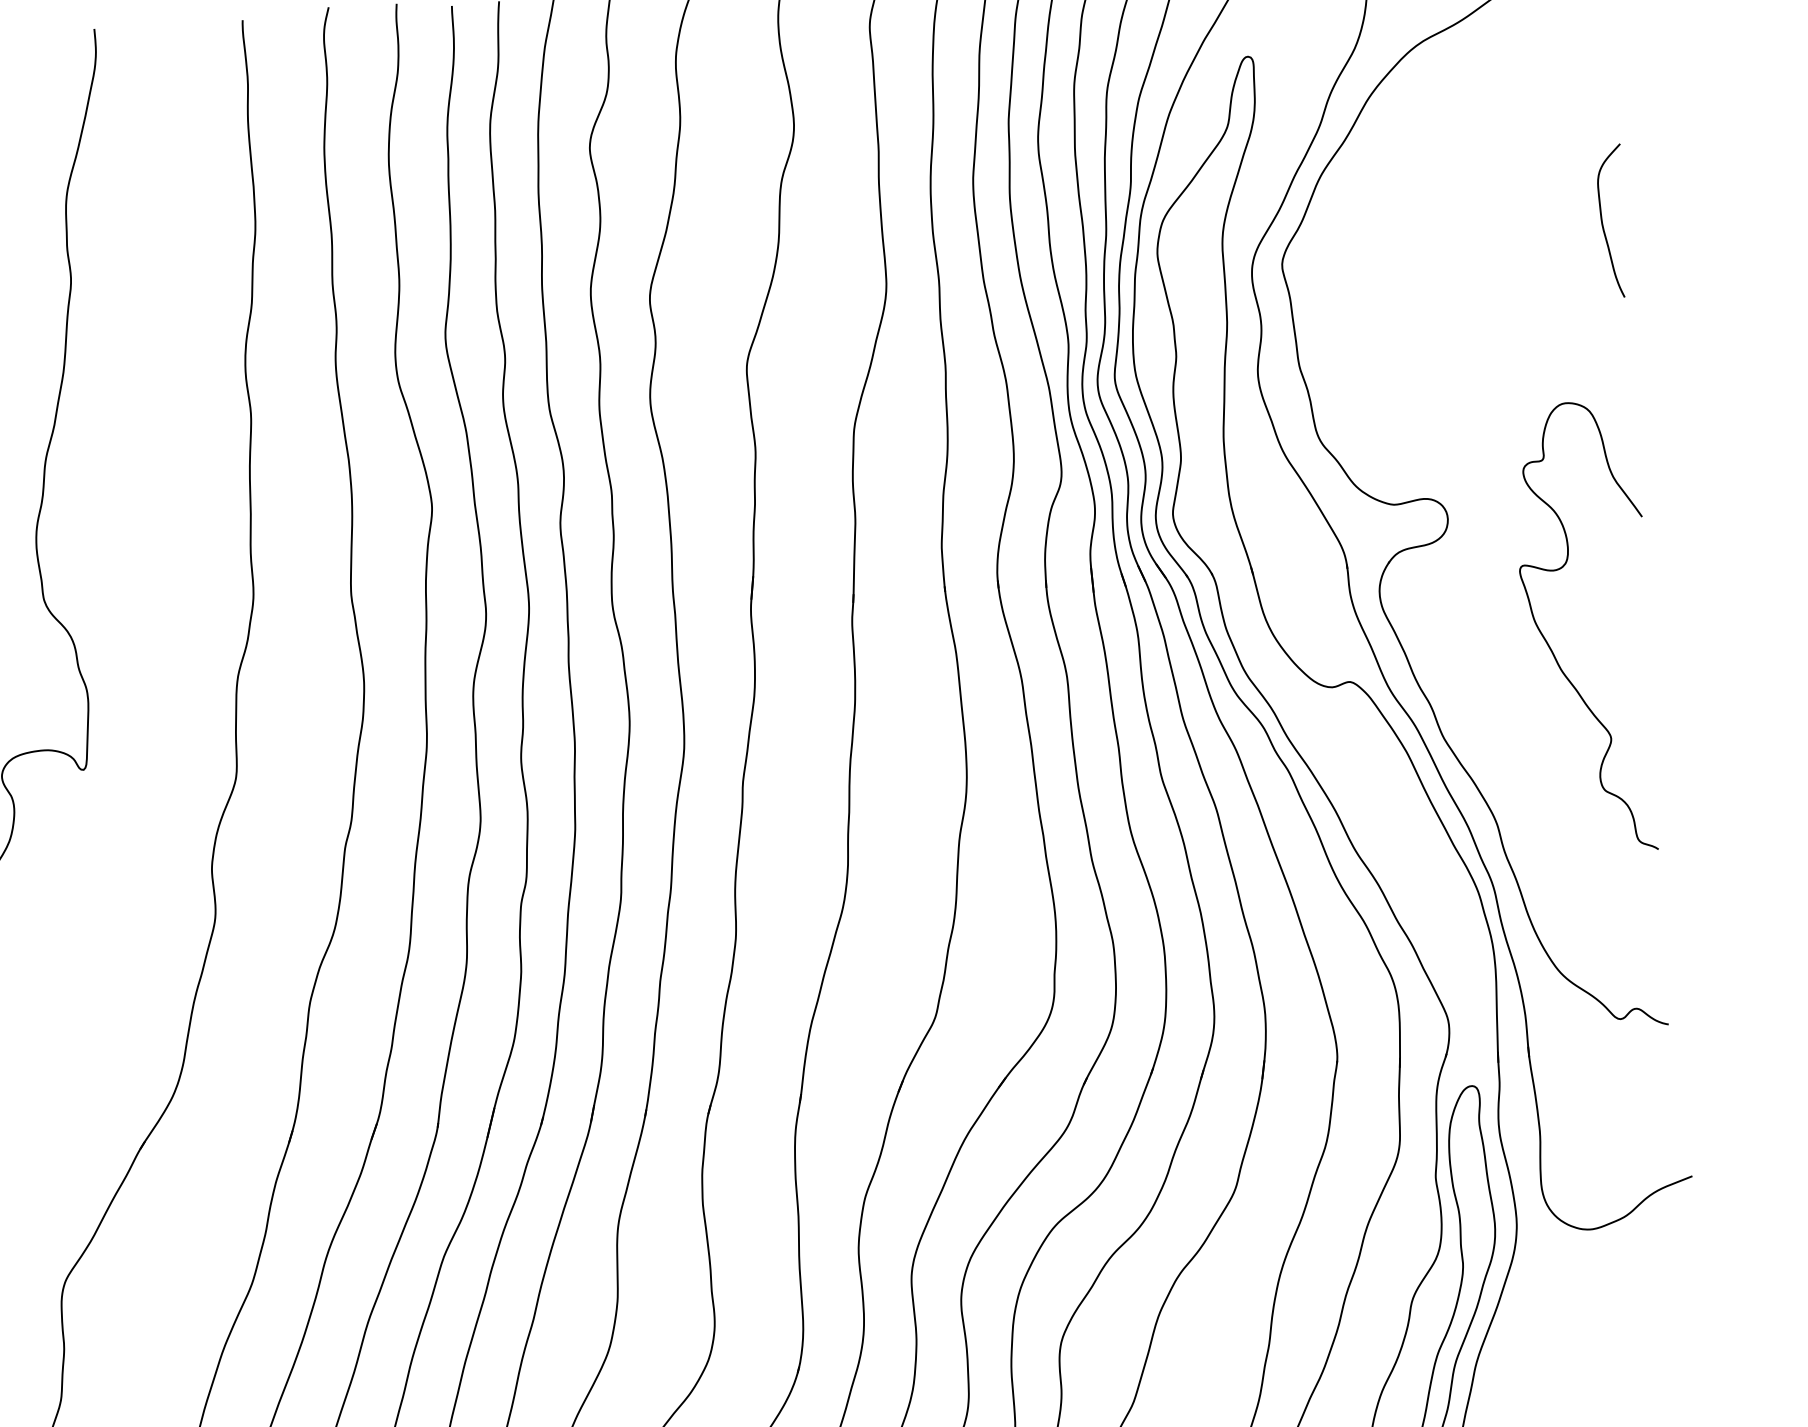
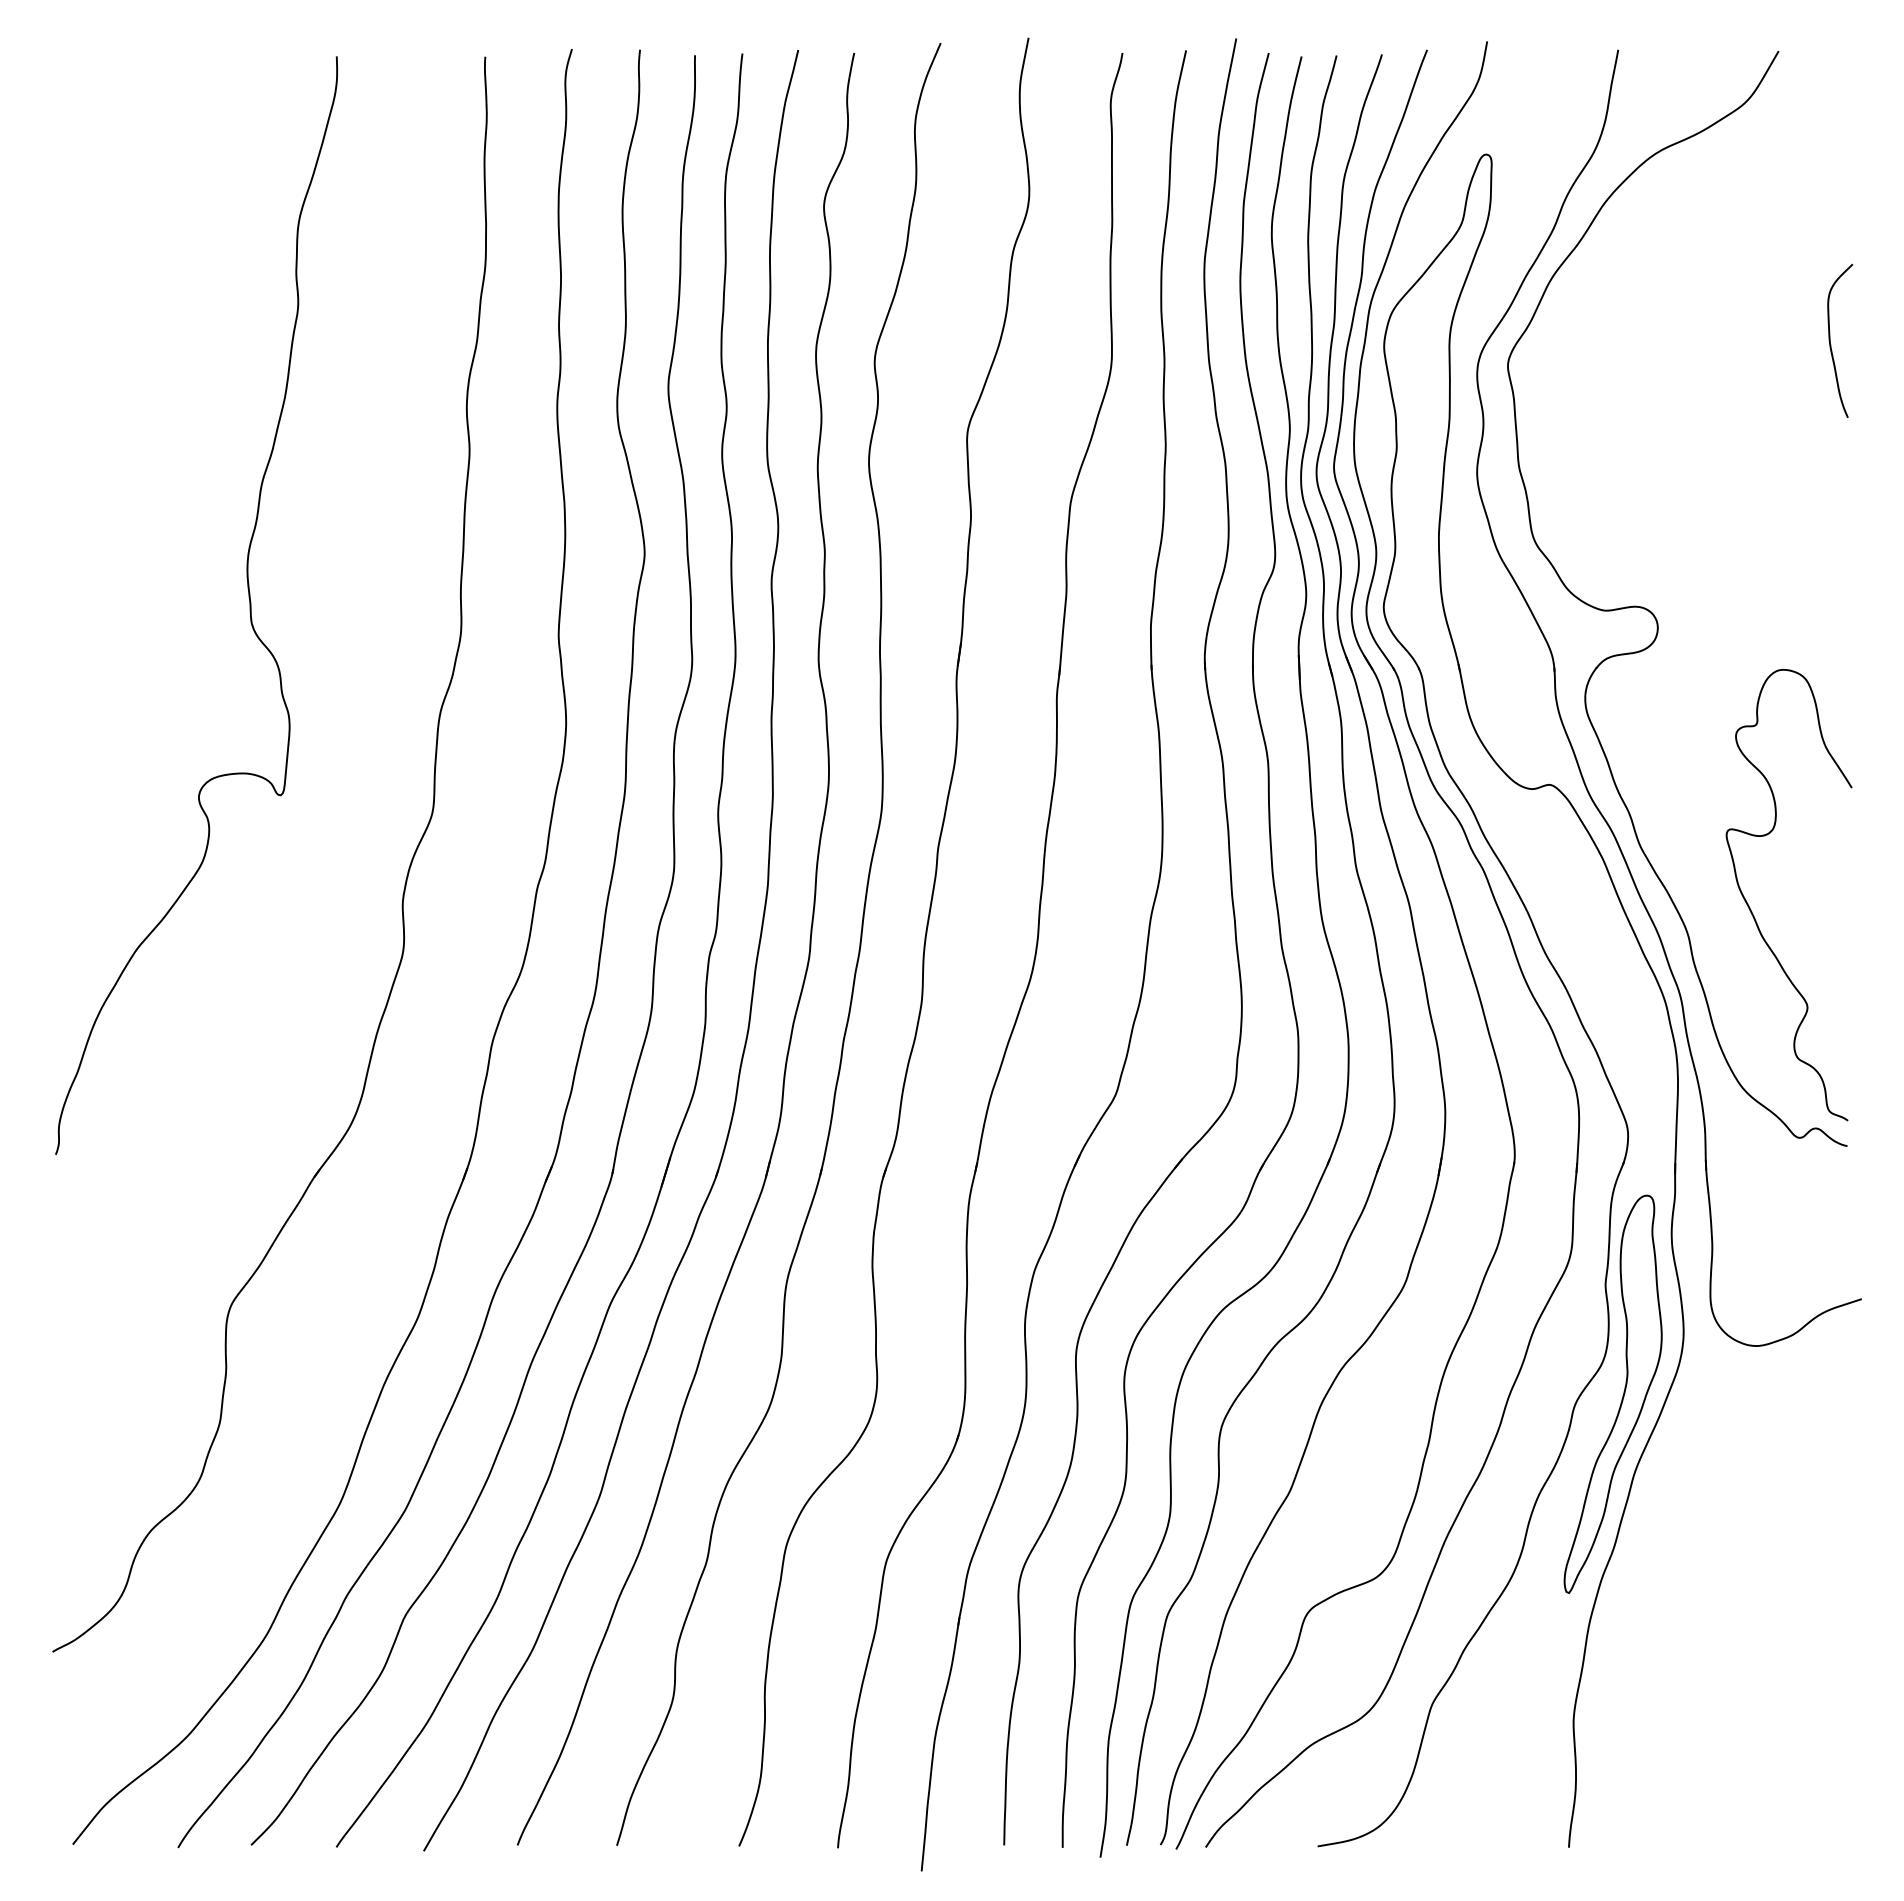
curve: (1550, 646) -> (1752, 911), moved

